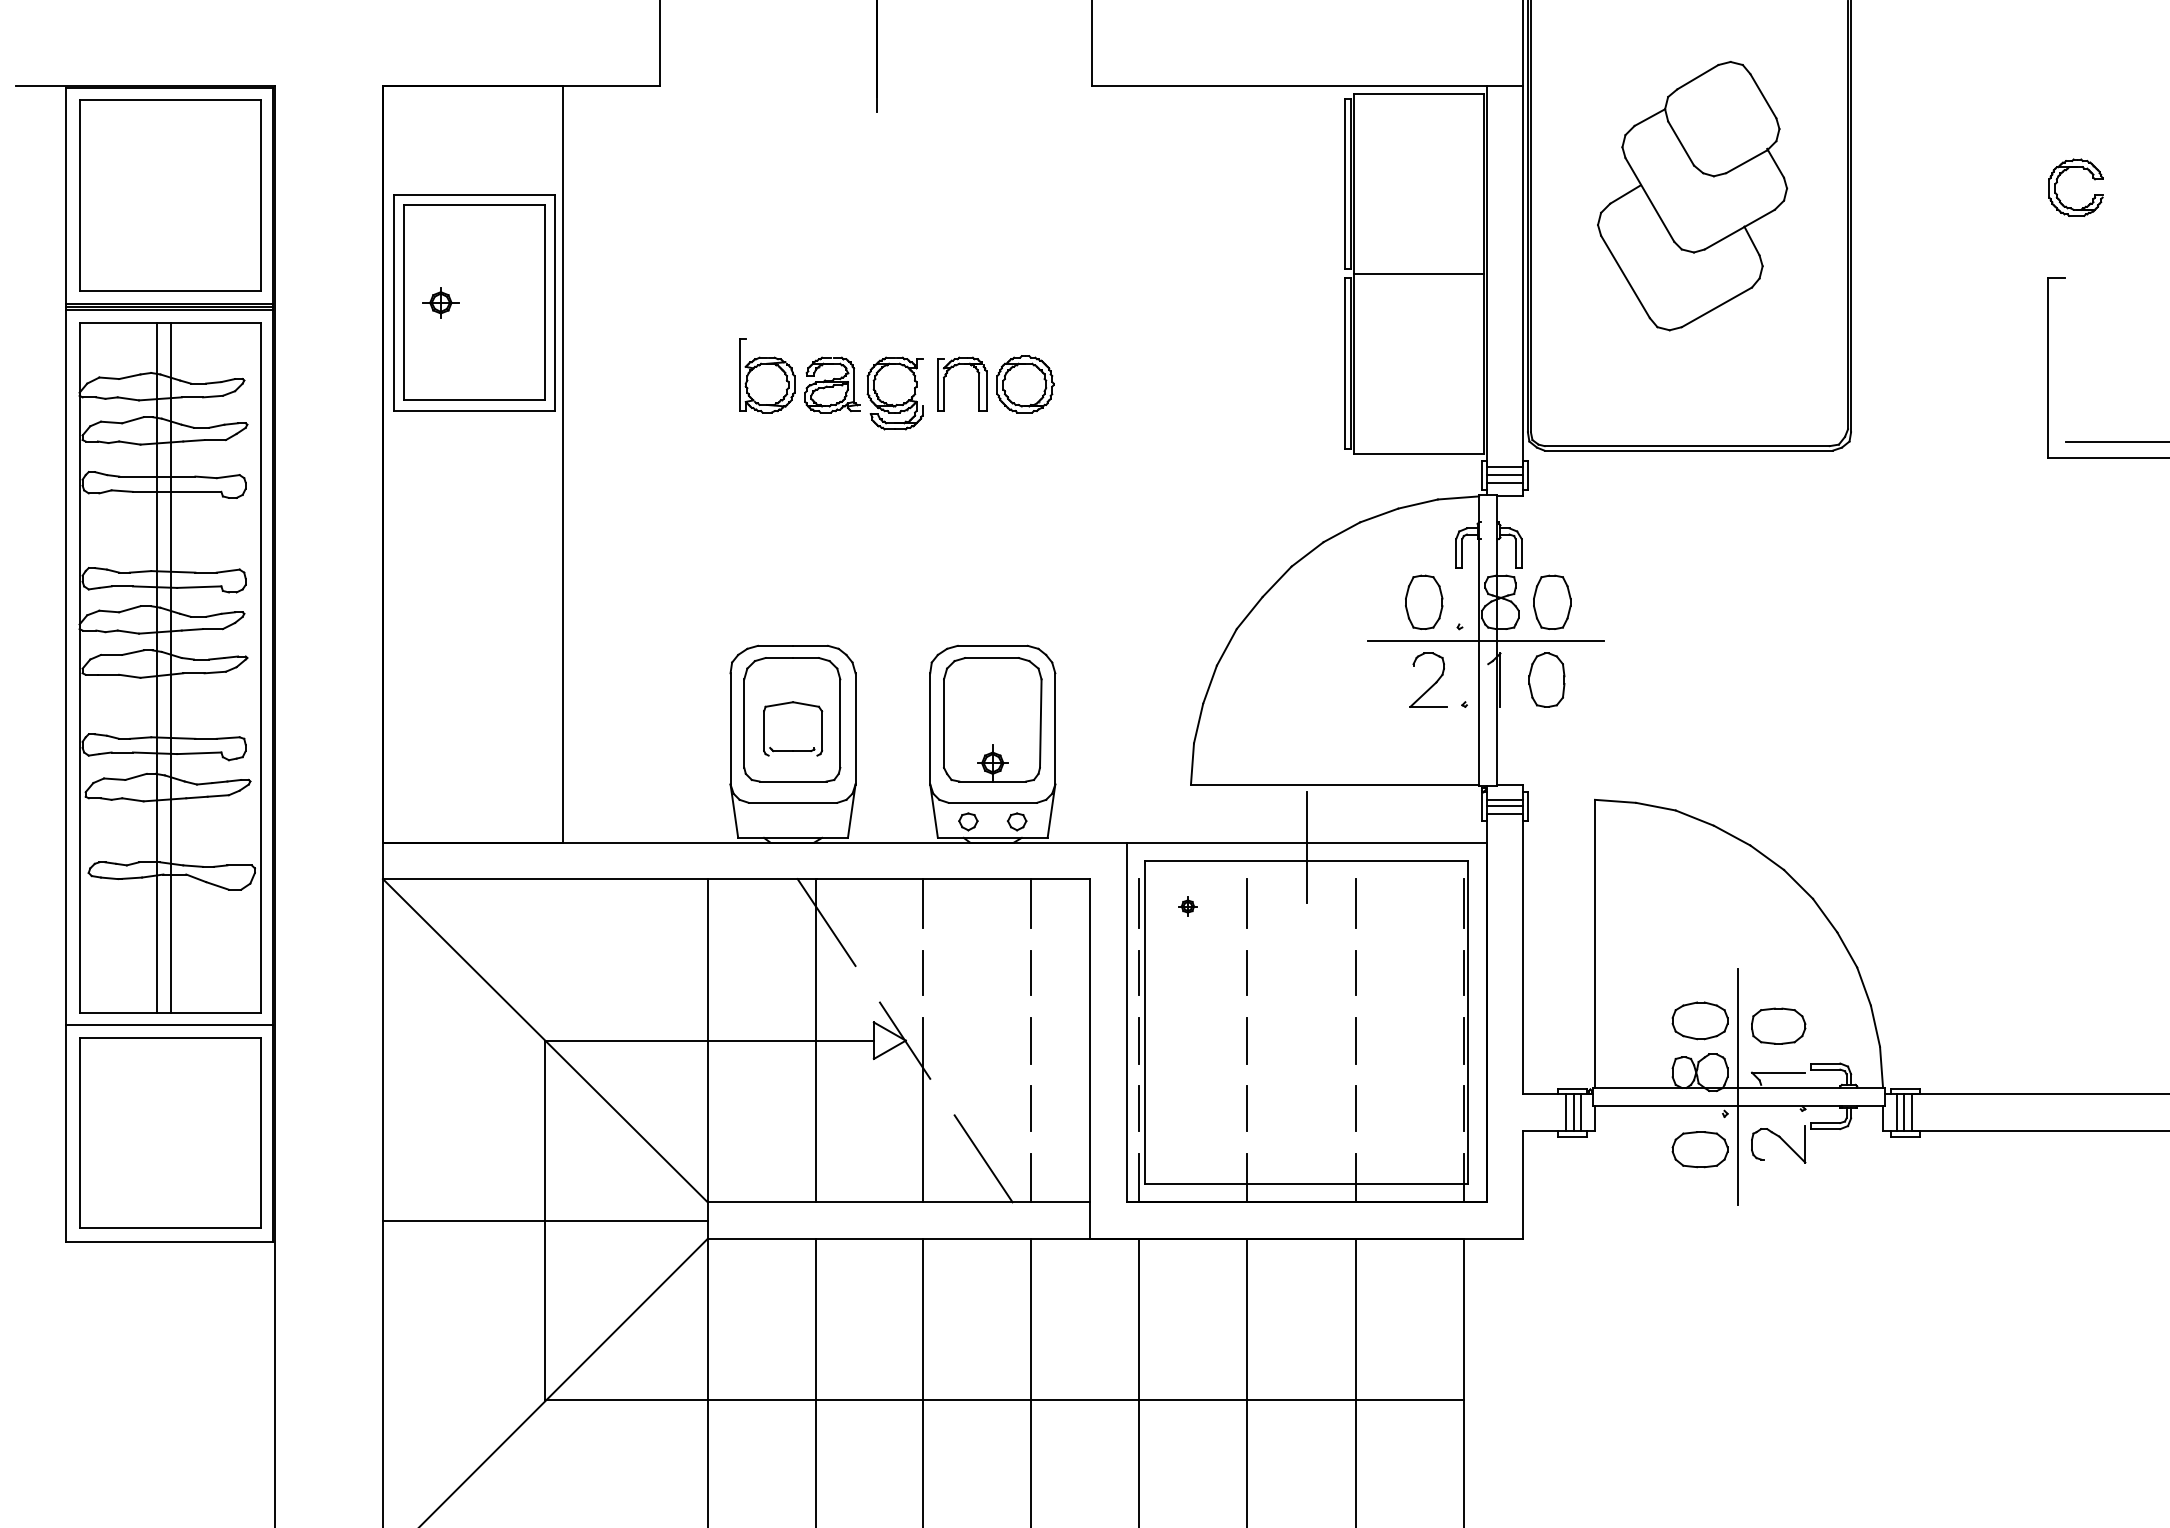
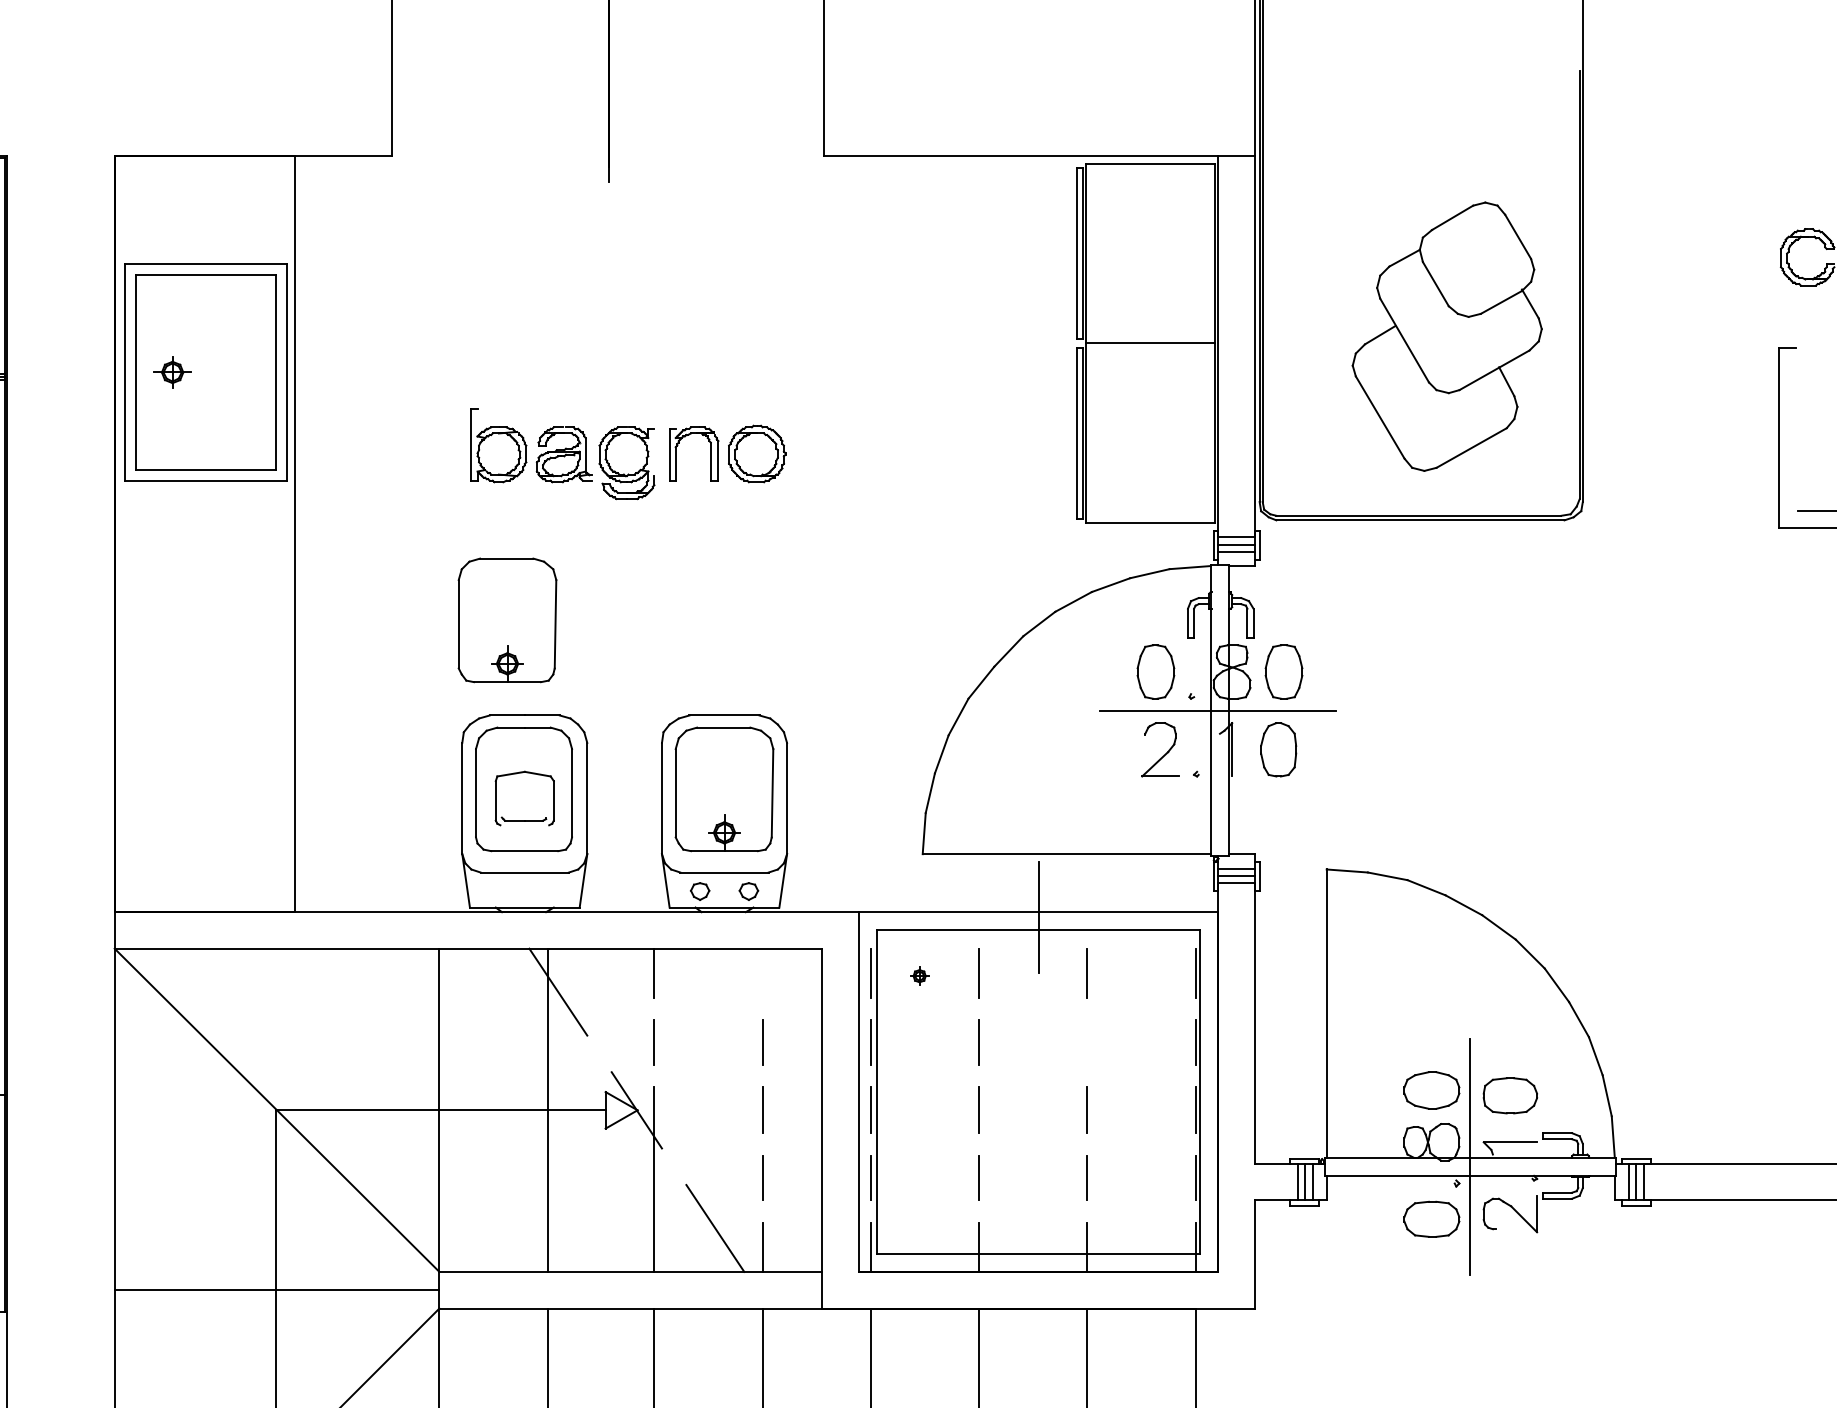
part: (1692, 196) -> (1447, 337), moved
part: (775, 550) -> (507, 620), added
line: (1030, 903) -> (762, 973), removed
line: (1355, 972) -> (1087, 1042), removed

